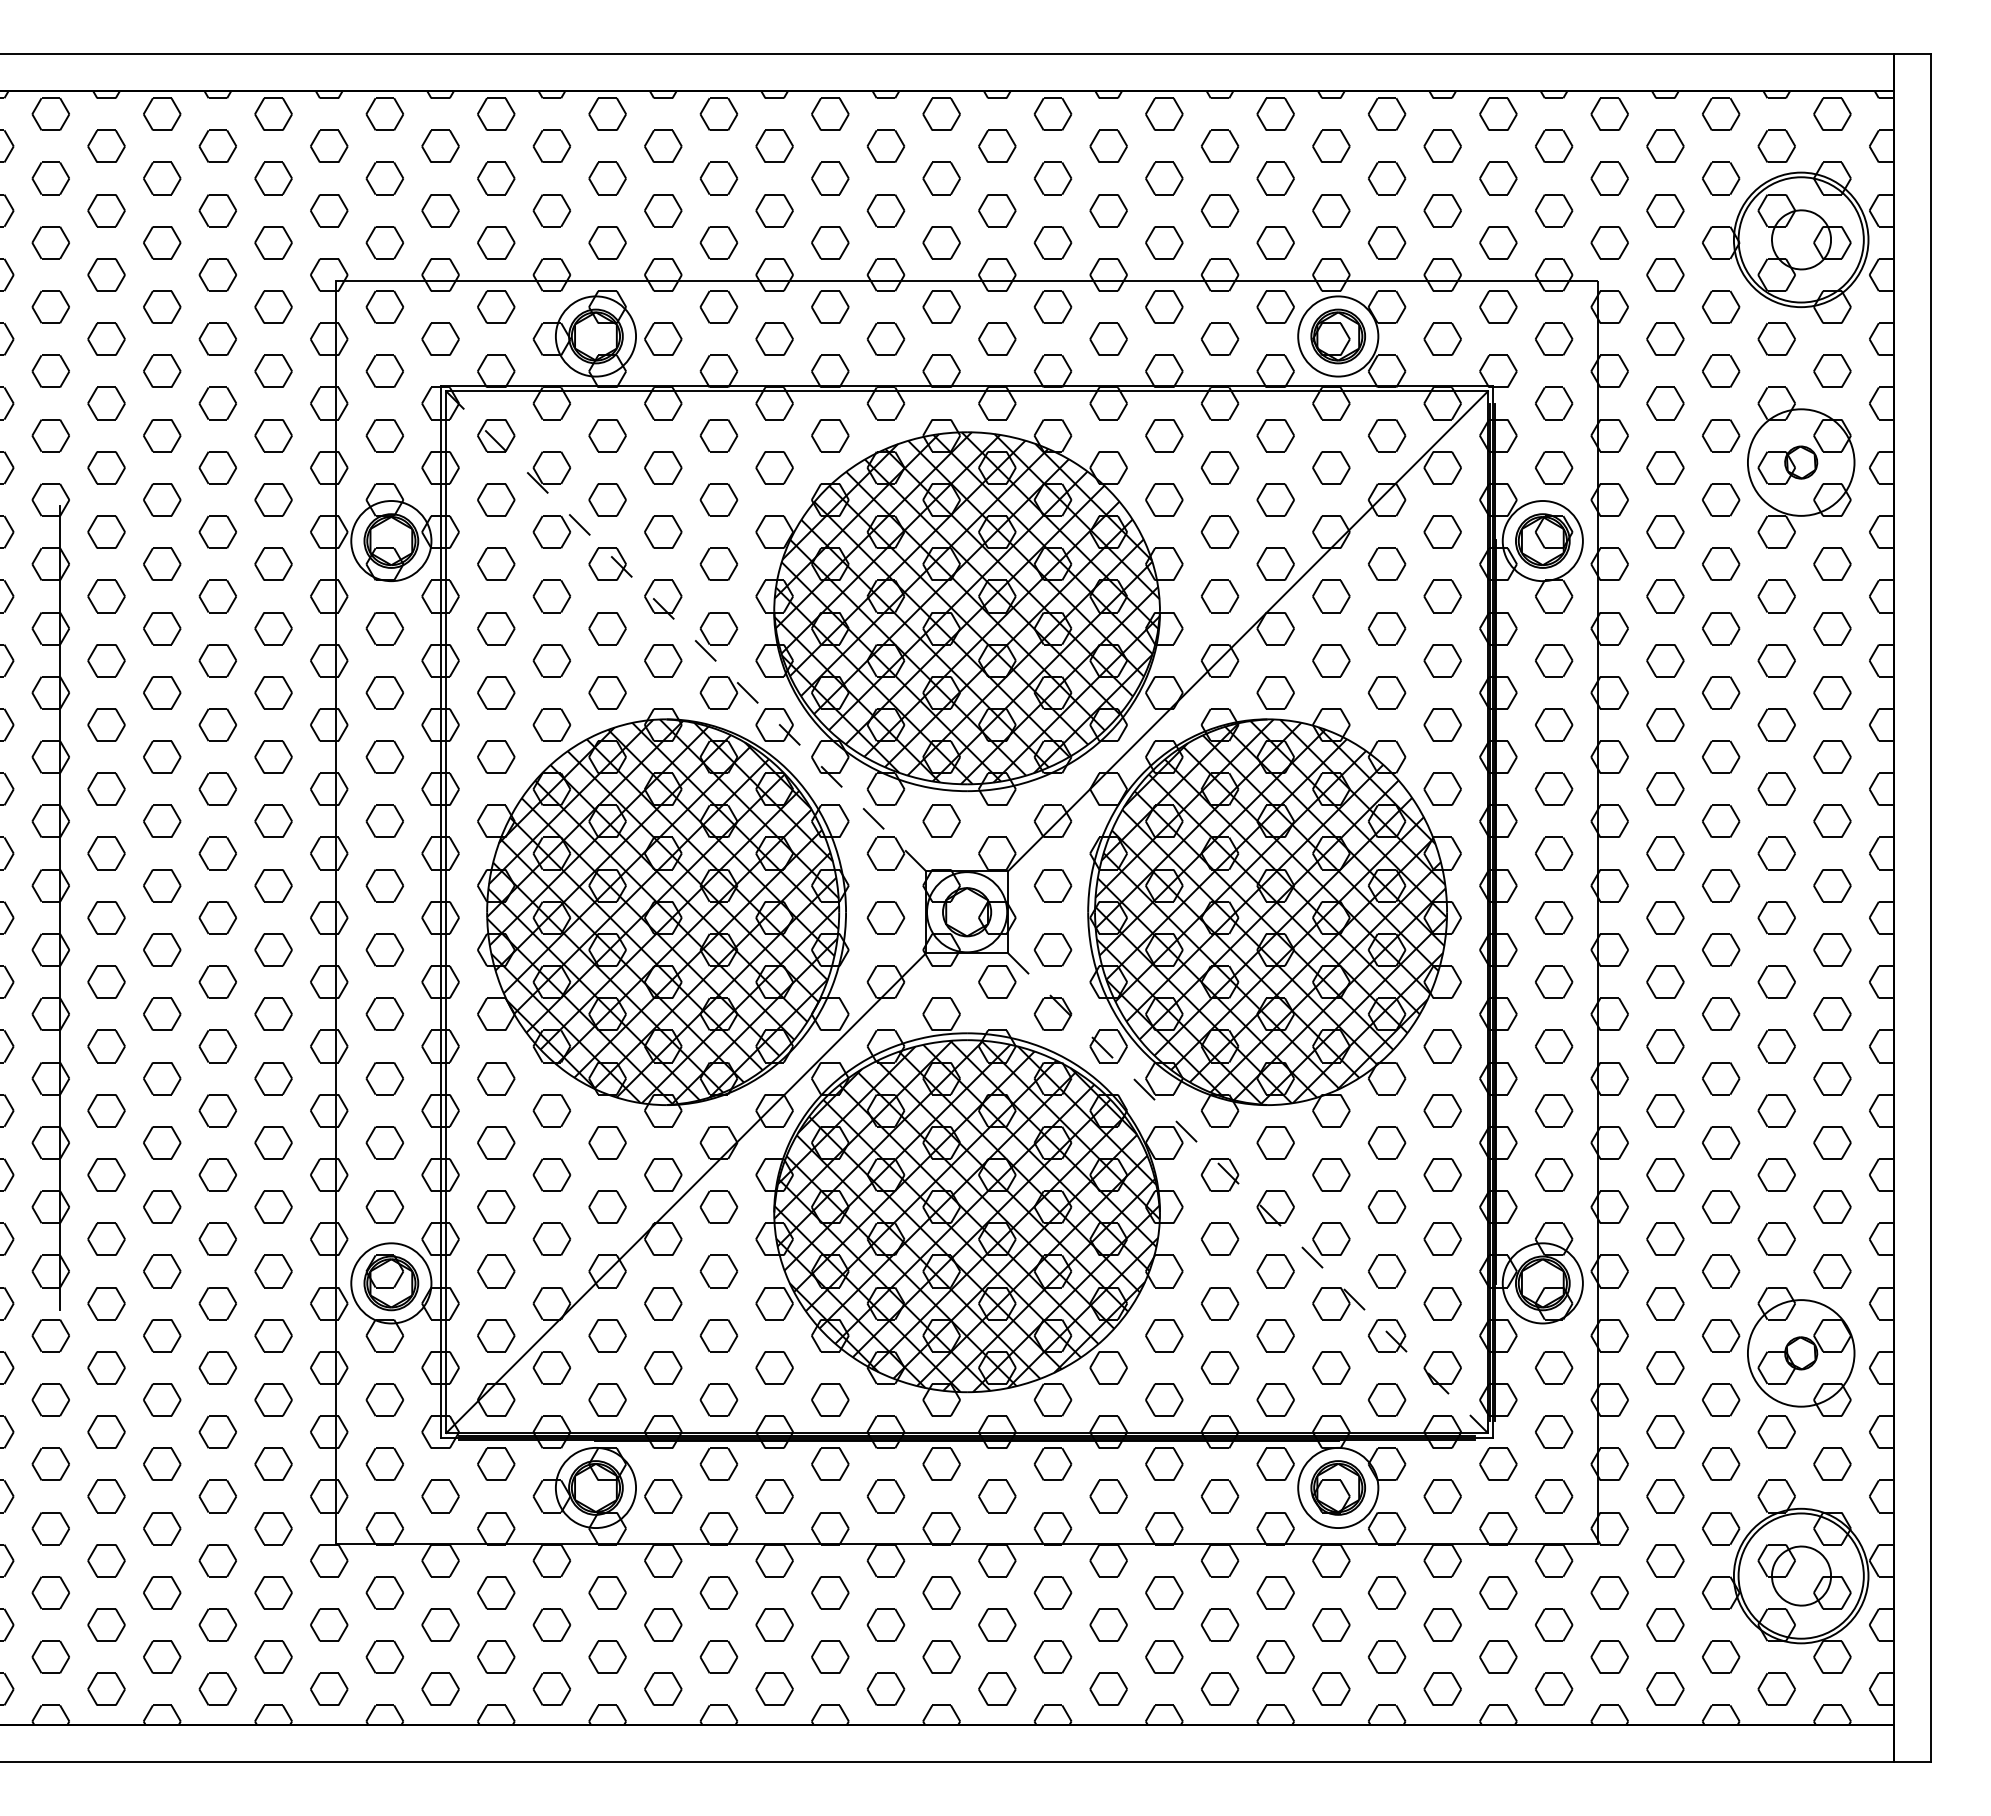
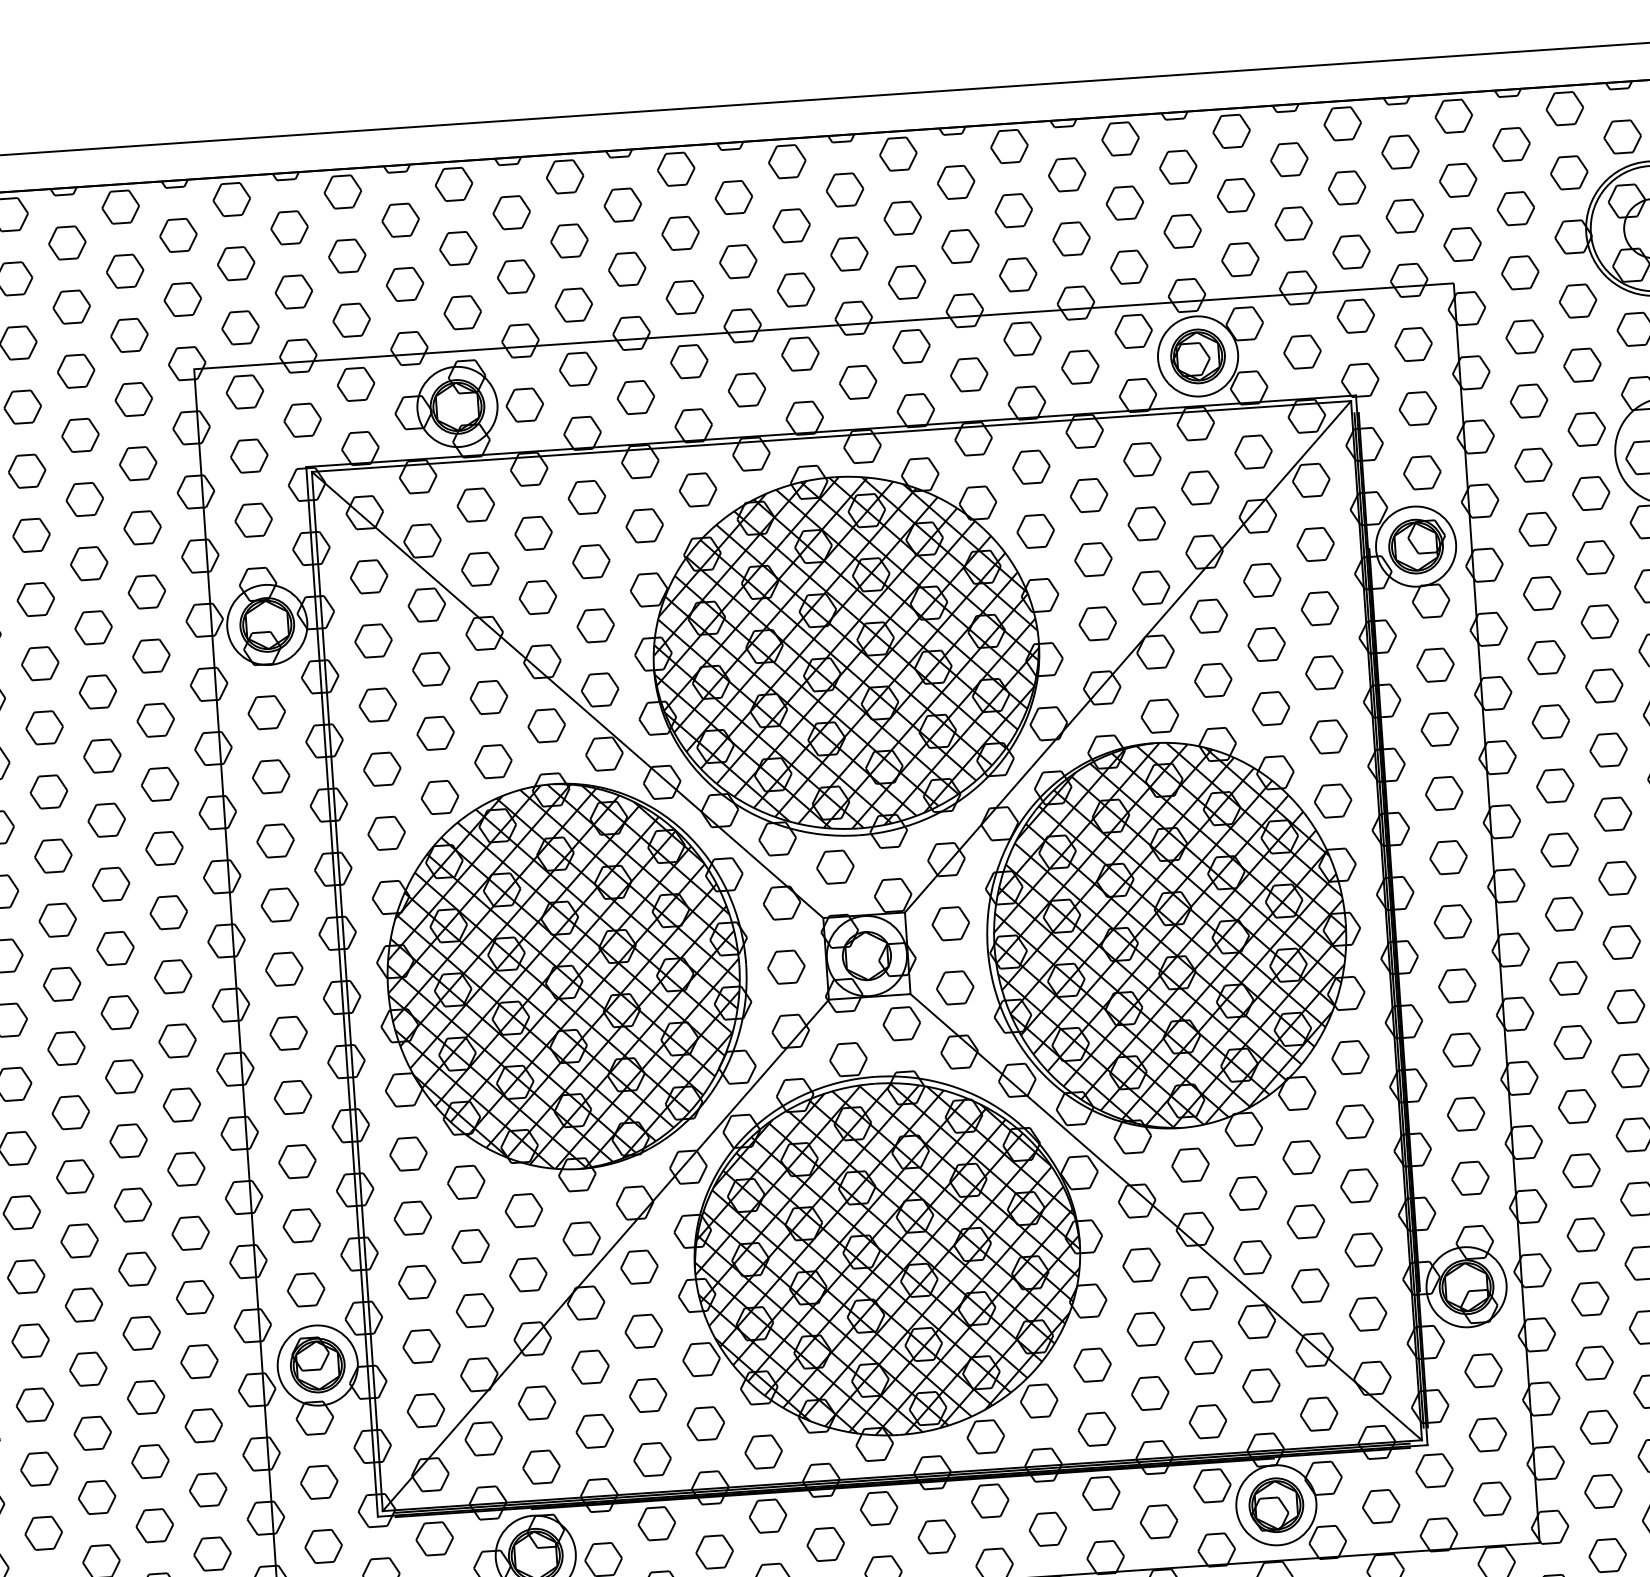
line: (685, 631) -> (566, 695), dashed -> solid
line: (1248, 1193) -> (1166, 1217), dashed -> solid

